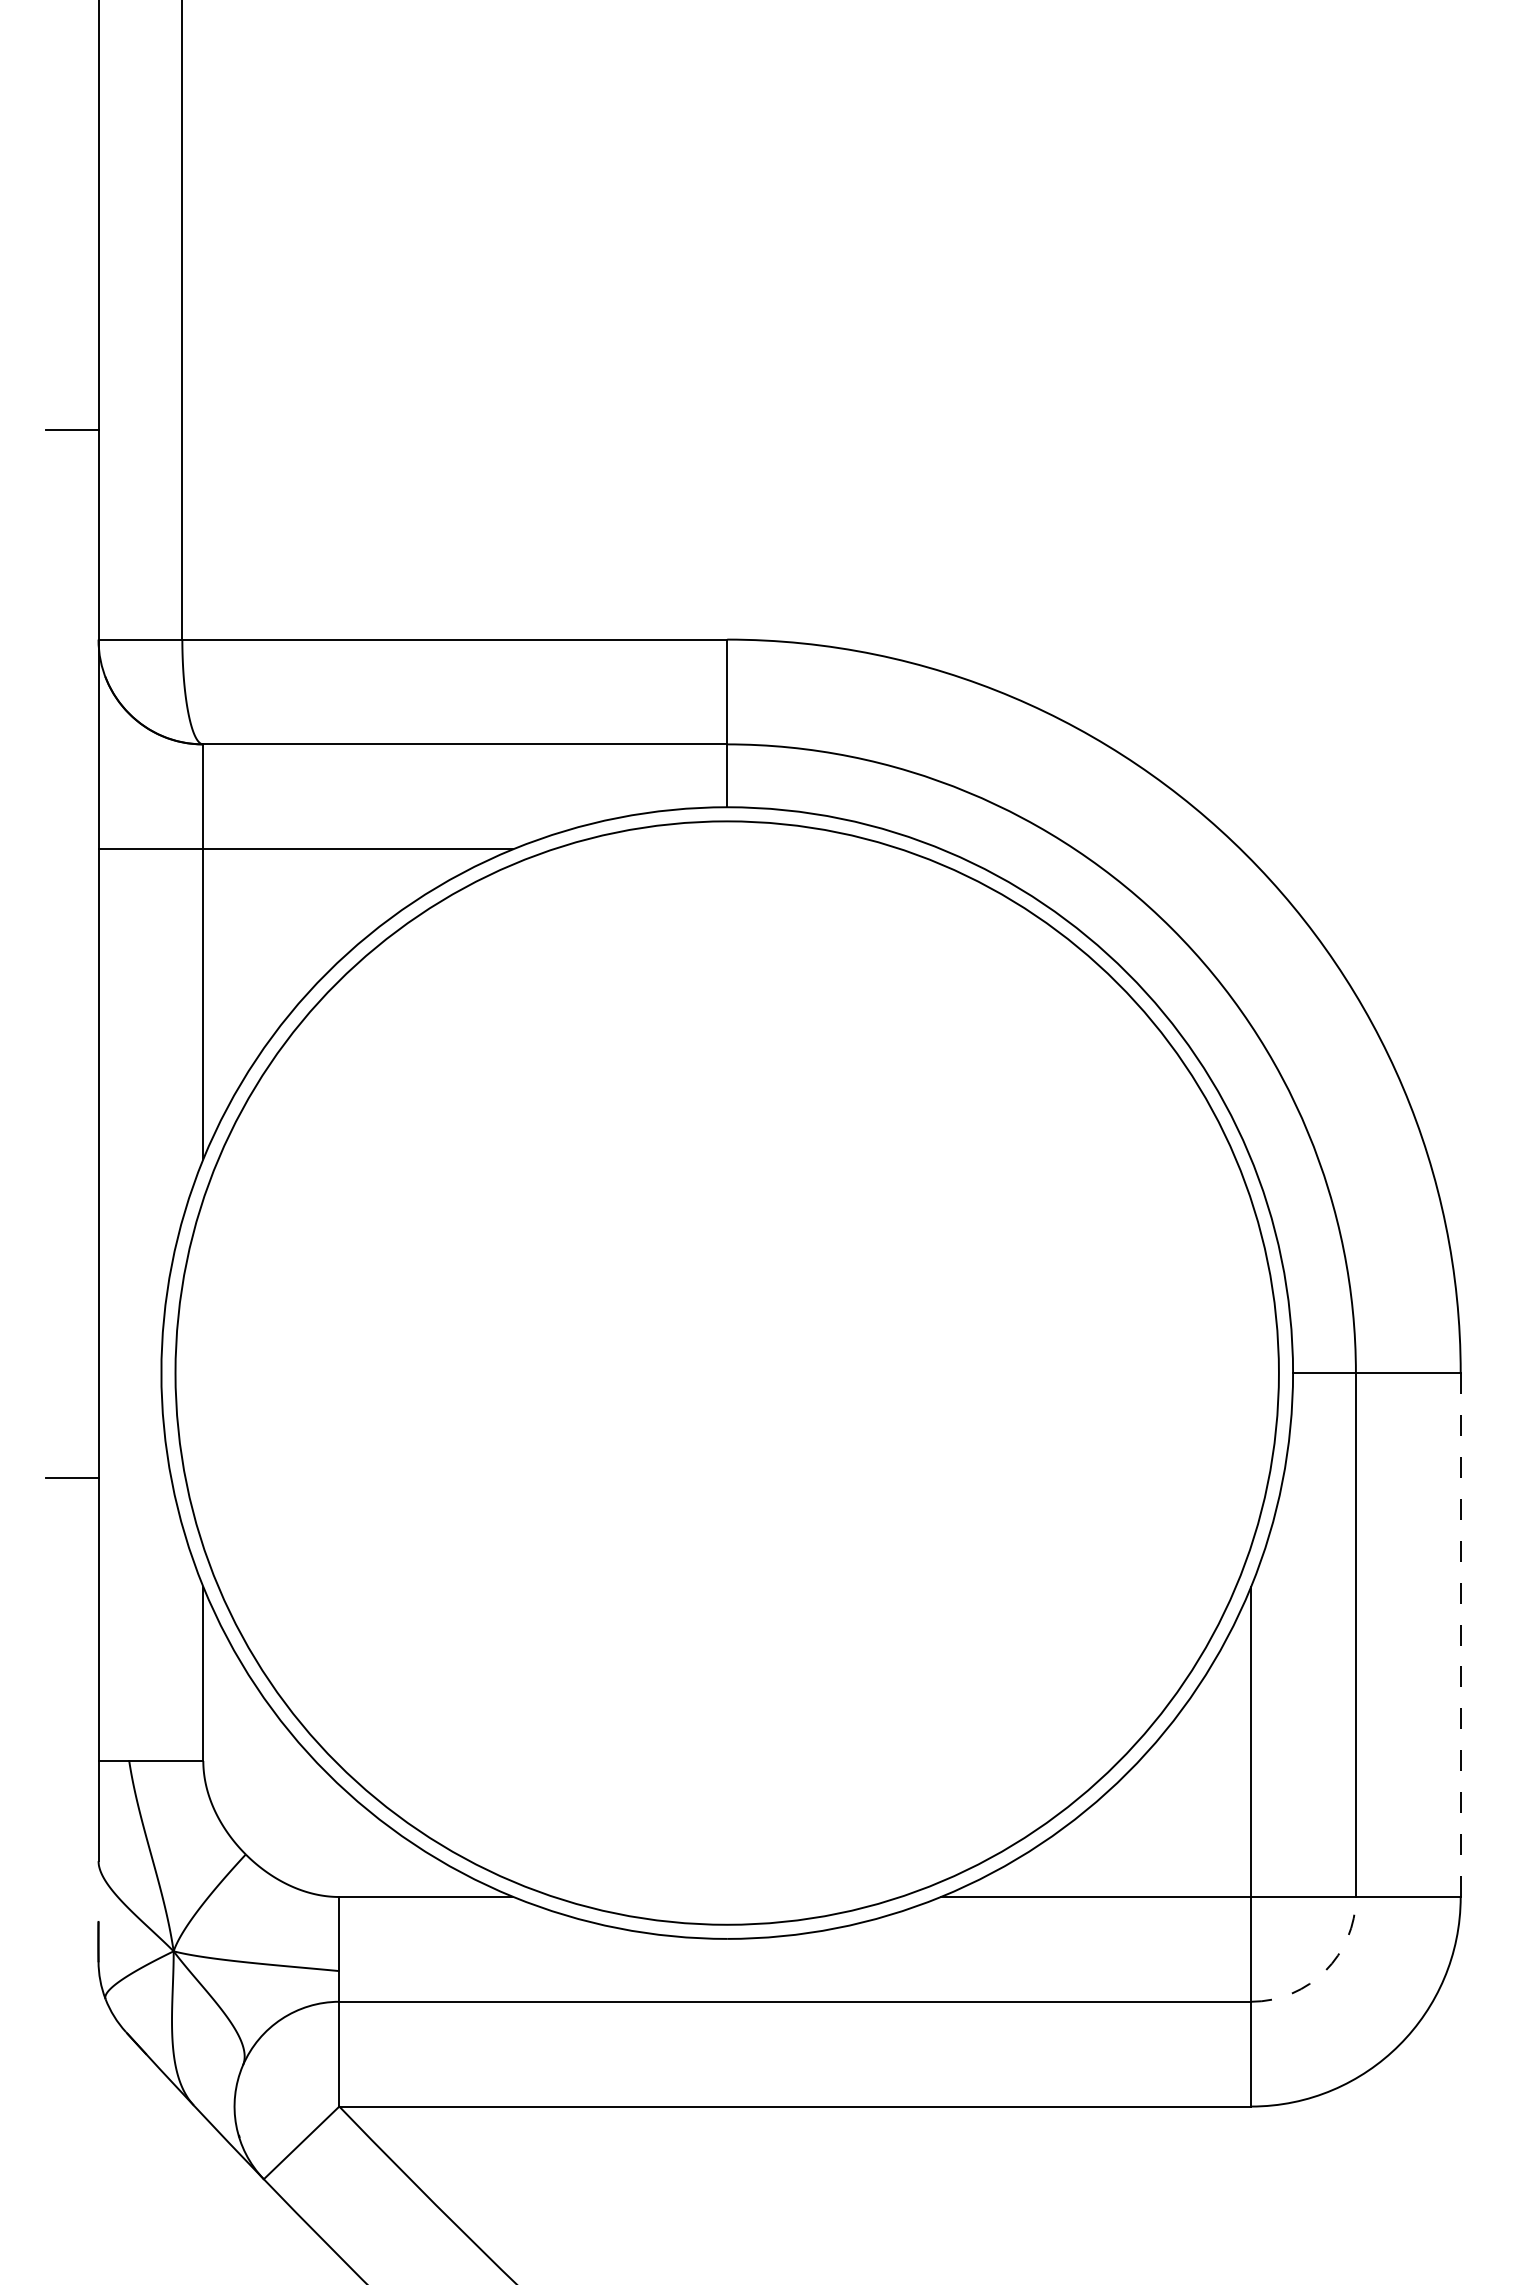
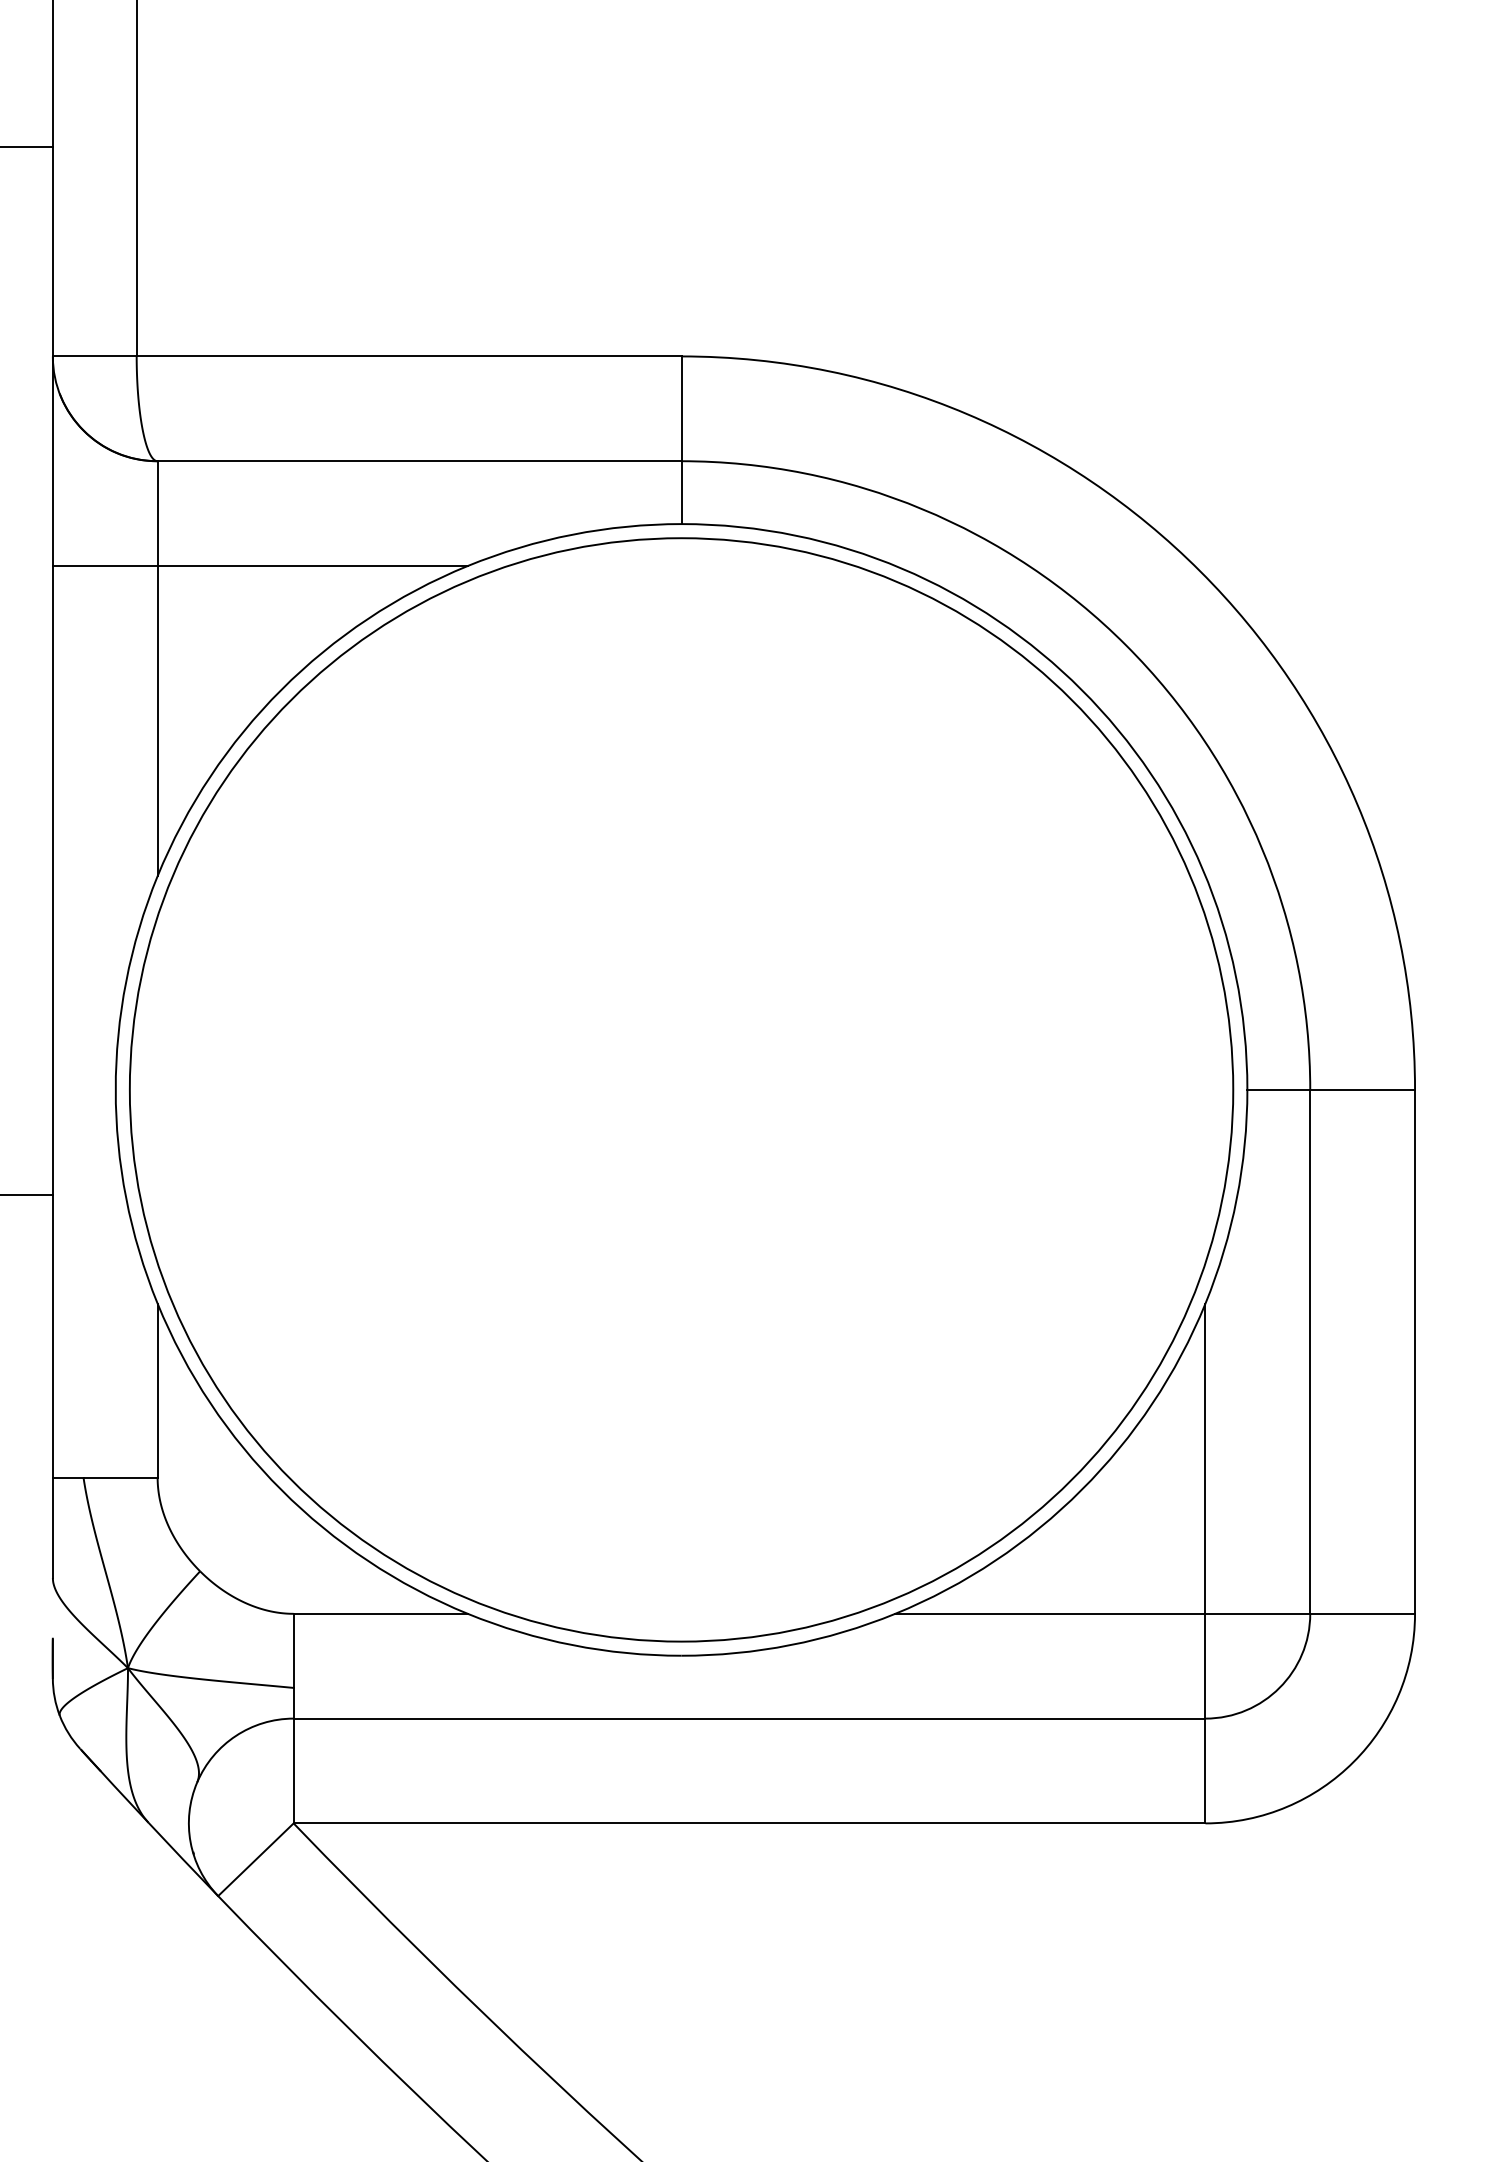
line: (1460, 1635) -> (1414, 1352), dashed -> solid
arc: (1325, 1971) -> (1279, 1688), dashed -> solid

